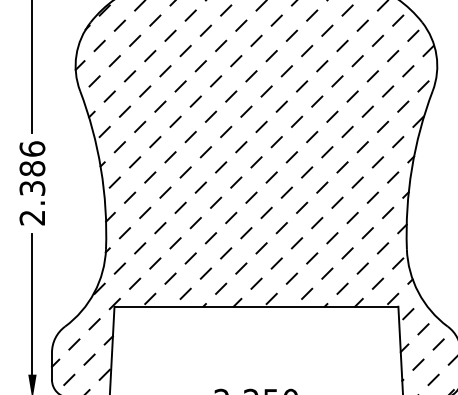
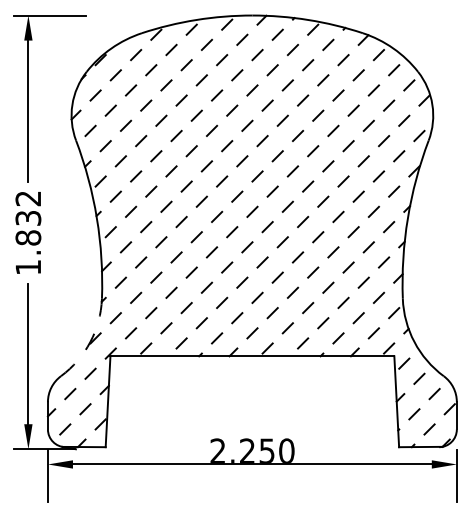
text: (32, 182) -> (28, 232), 2.386 -> 1.832
arc: (94, 292) -> (90, 342), solid -> dashed

